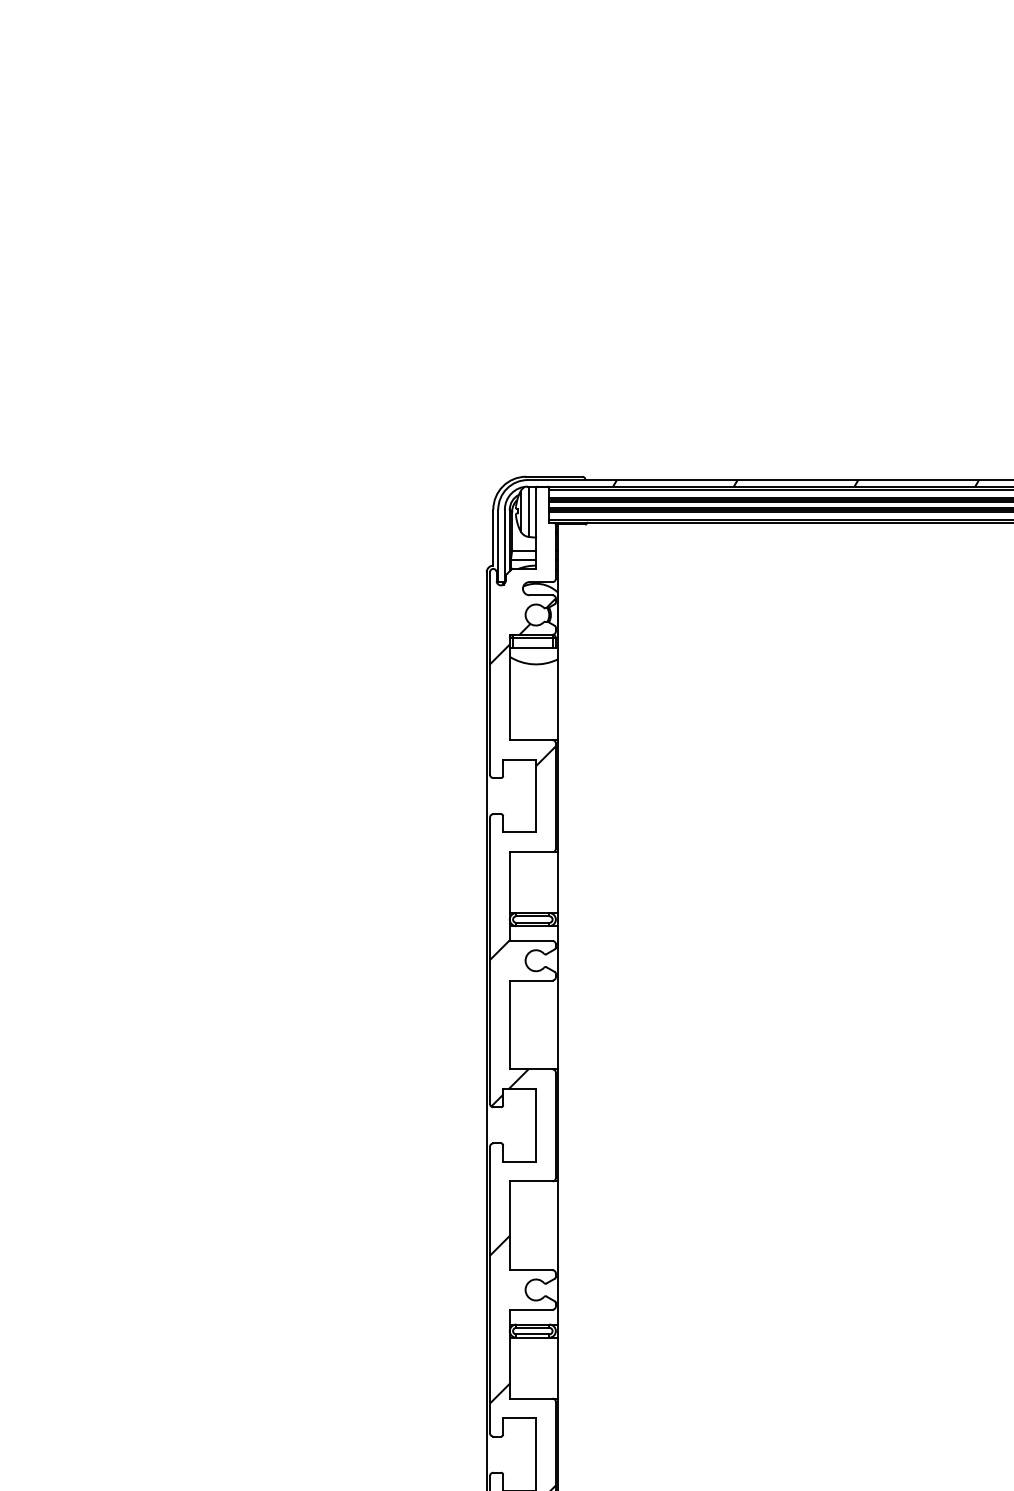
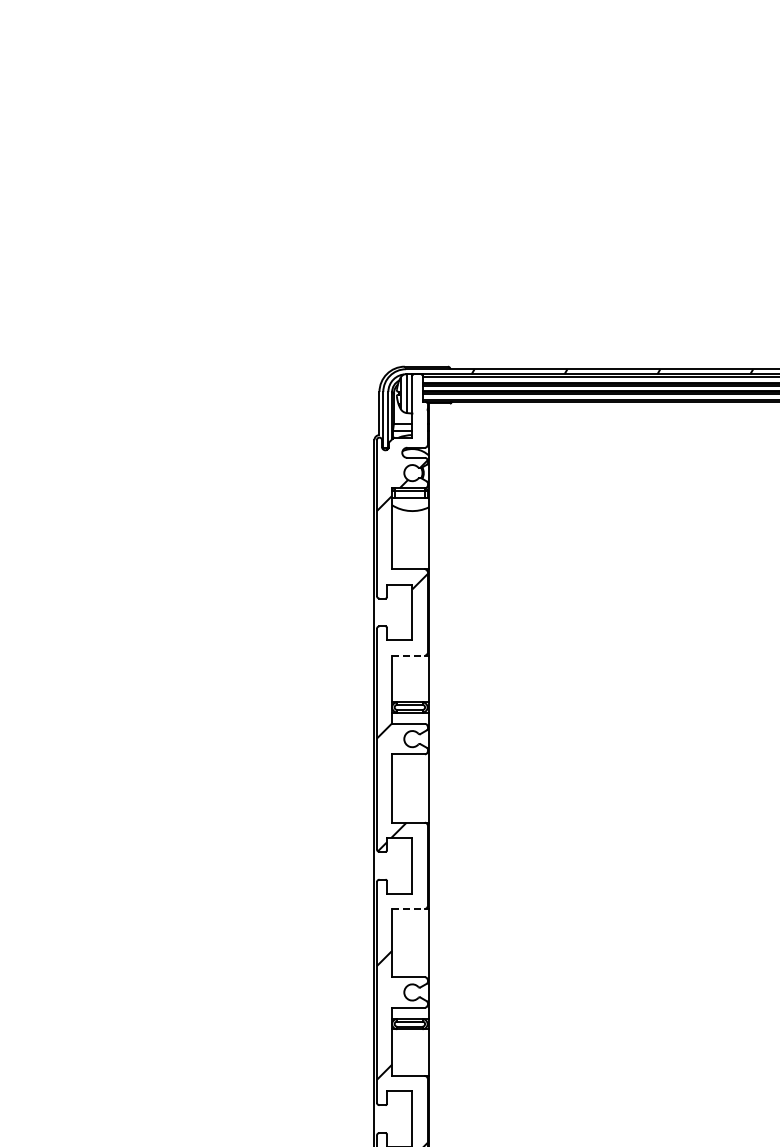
line: (532, 852) -> (409, 655), solid -> dashed
line: (532, 1180) -> (409, 908), solid -> dashed

